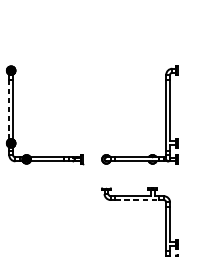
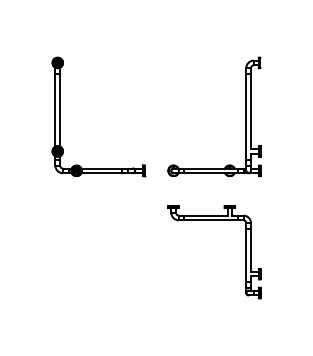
line: (9, 109) -> (55, 110), dashed -> solid
line: (137, 200) -> (211, 220), dashed -> solid

